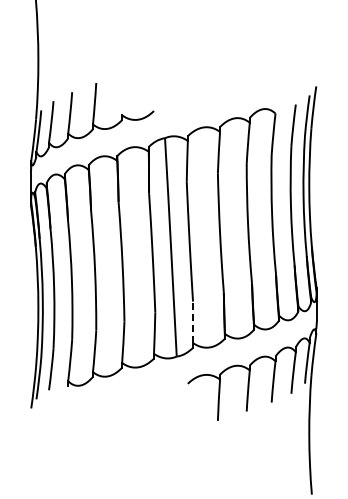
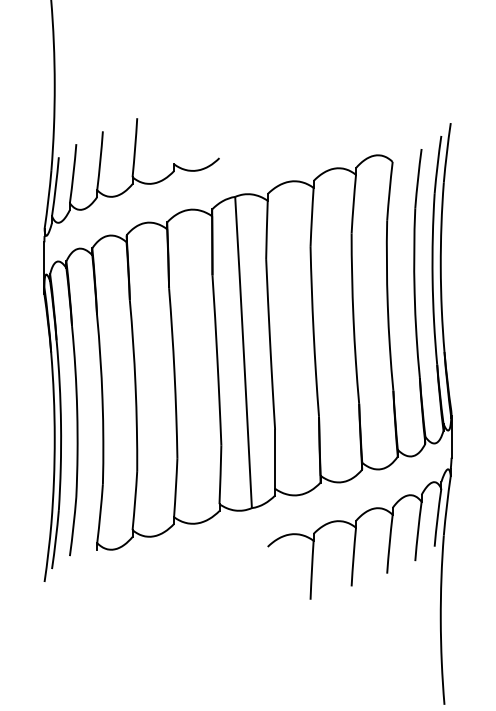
line: (193, 322) -> (275, 459), dashed -> solid

